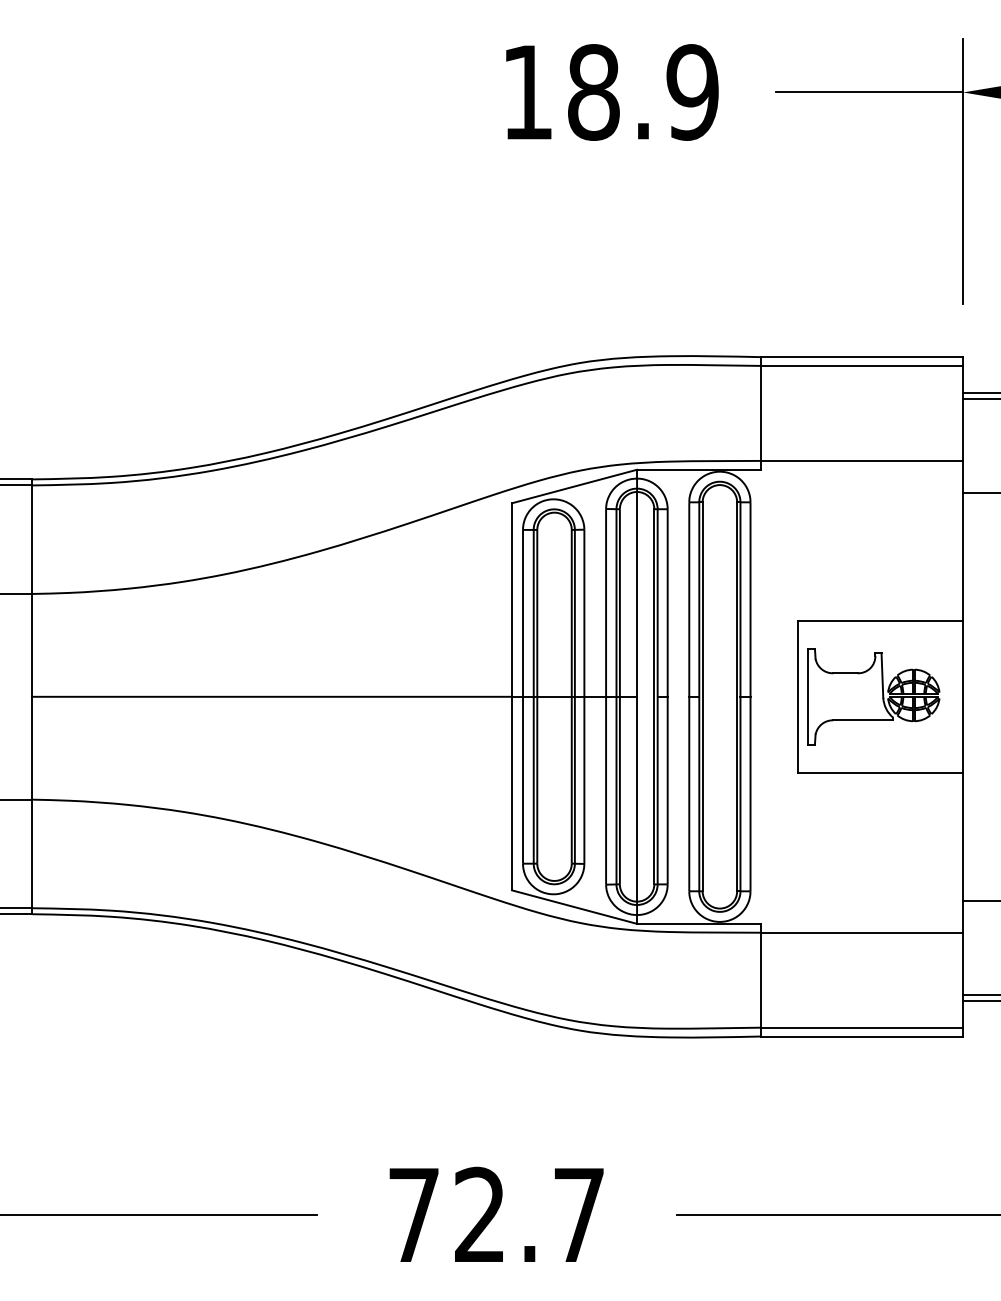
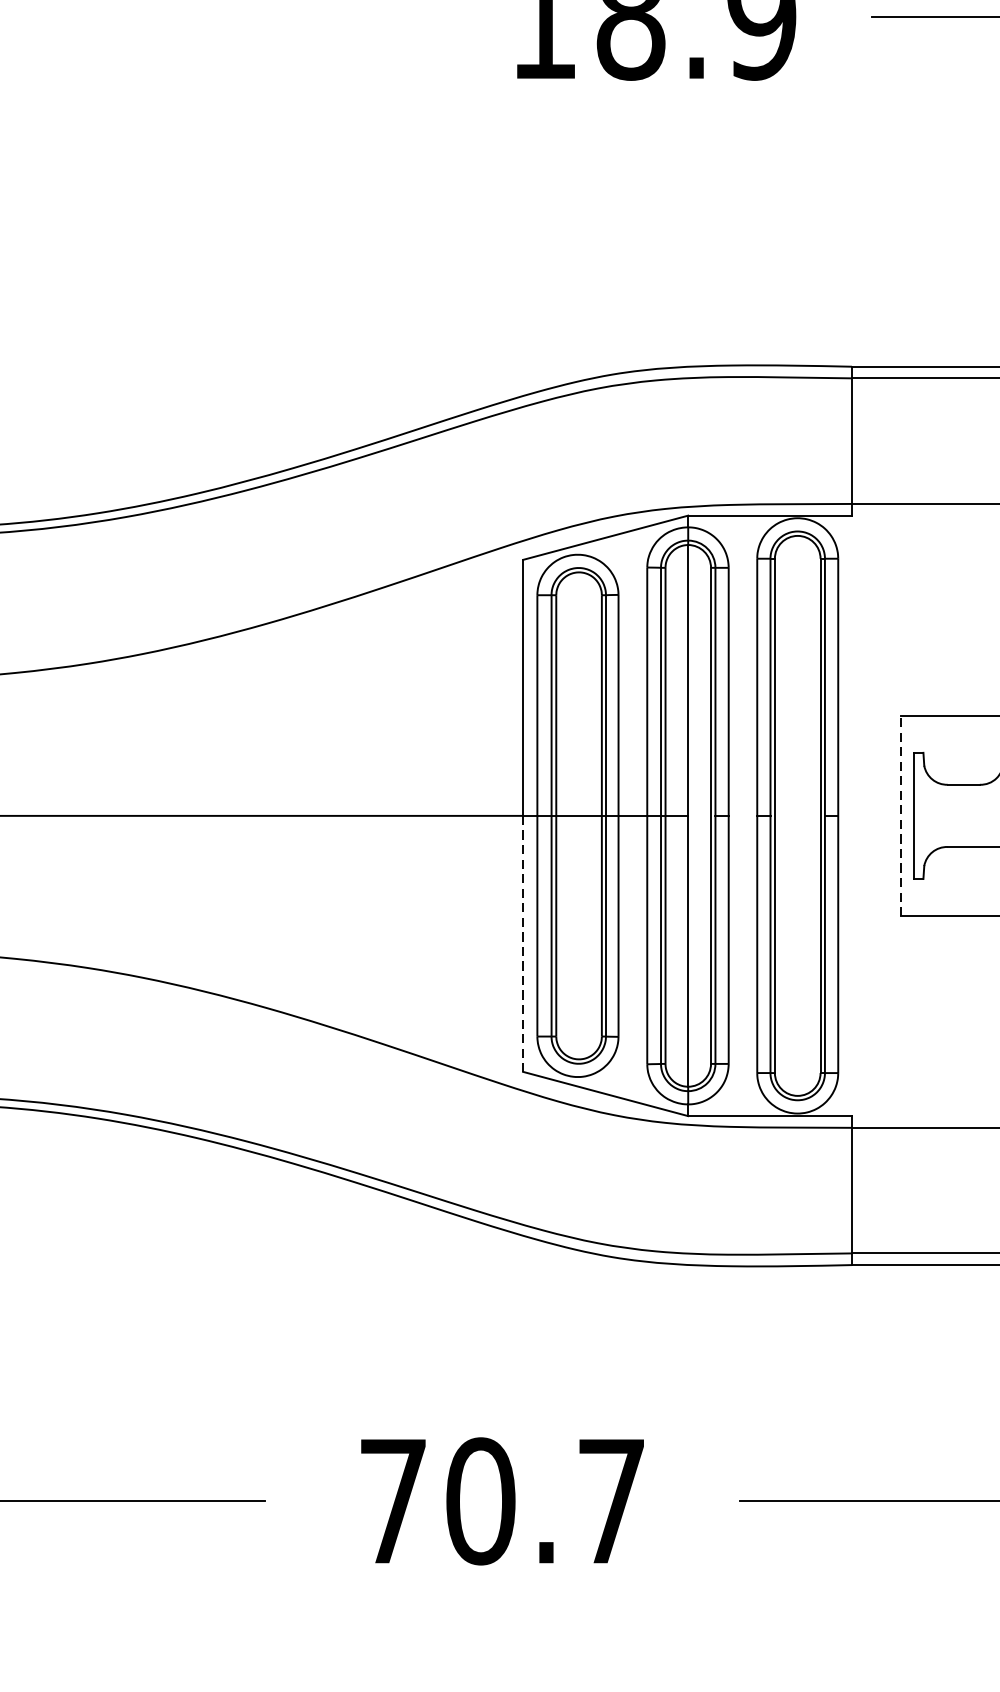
line: (797, 696) -> (900, 815), solid -> dashed
line: (512, 793) -> (523, 943), solid -> dashed
text: (480, 1214) -> (481, 1500), 72.7 -> 70.7

